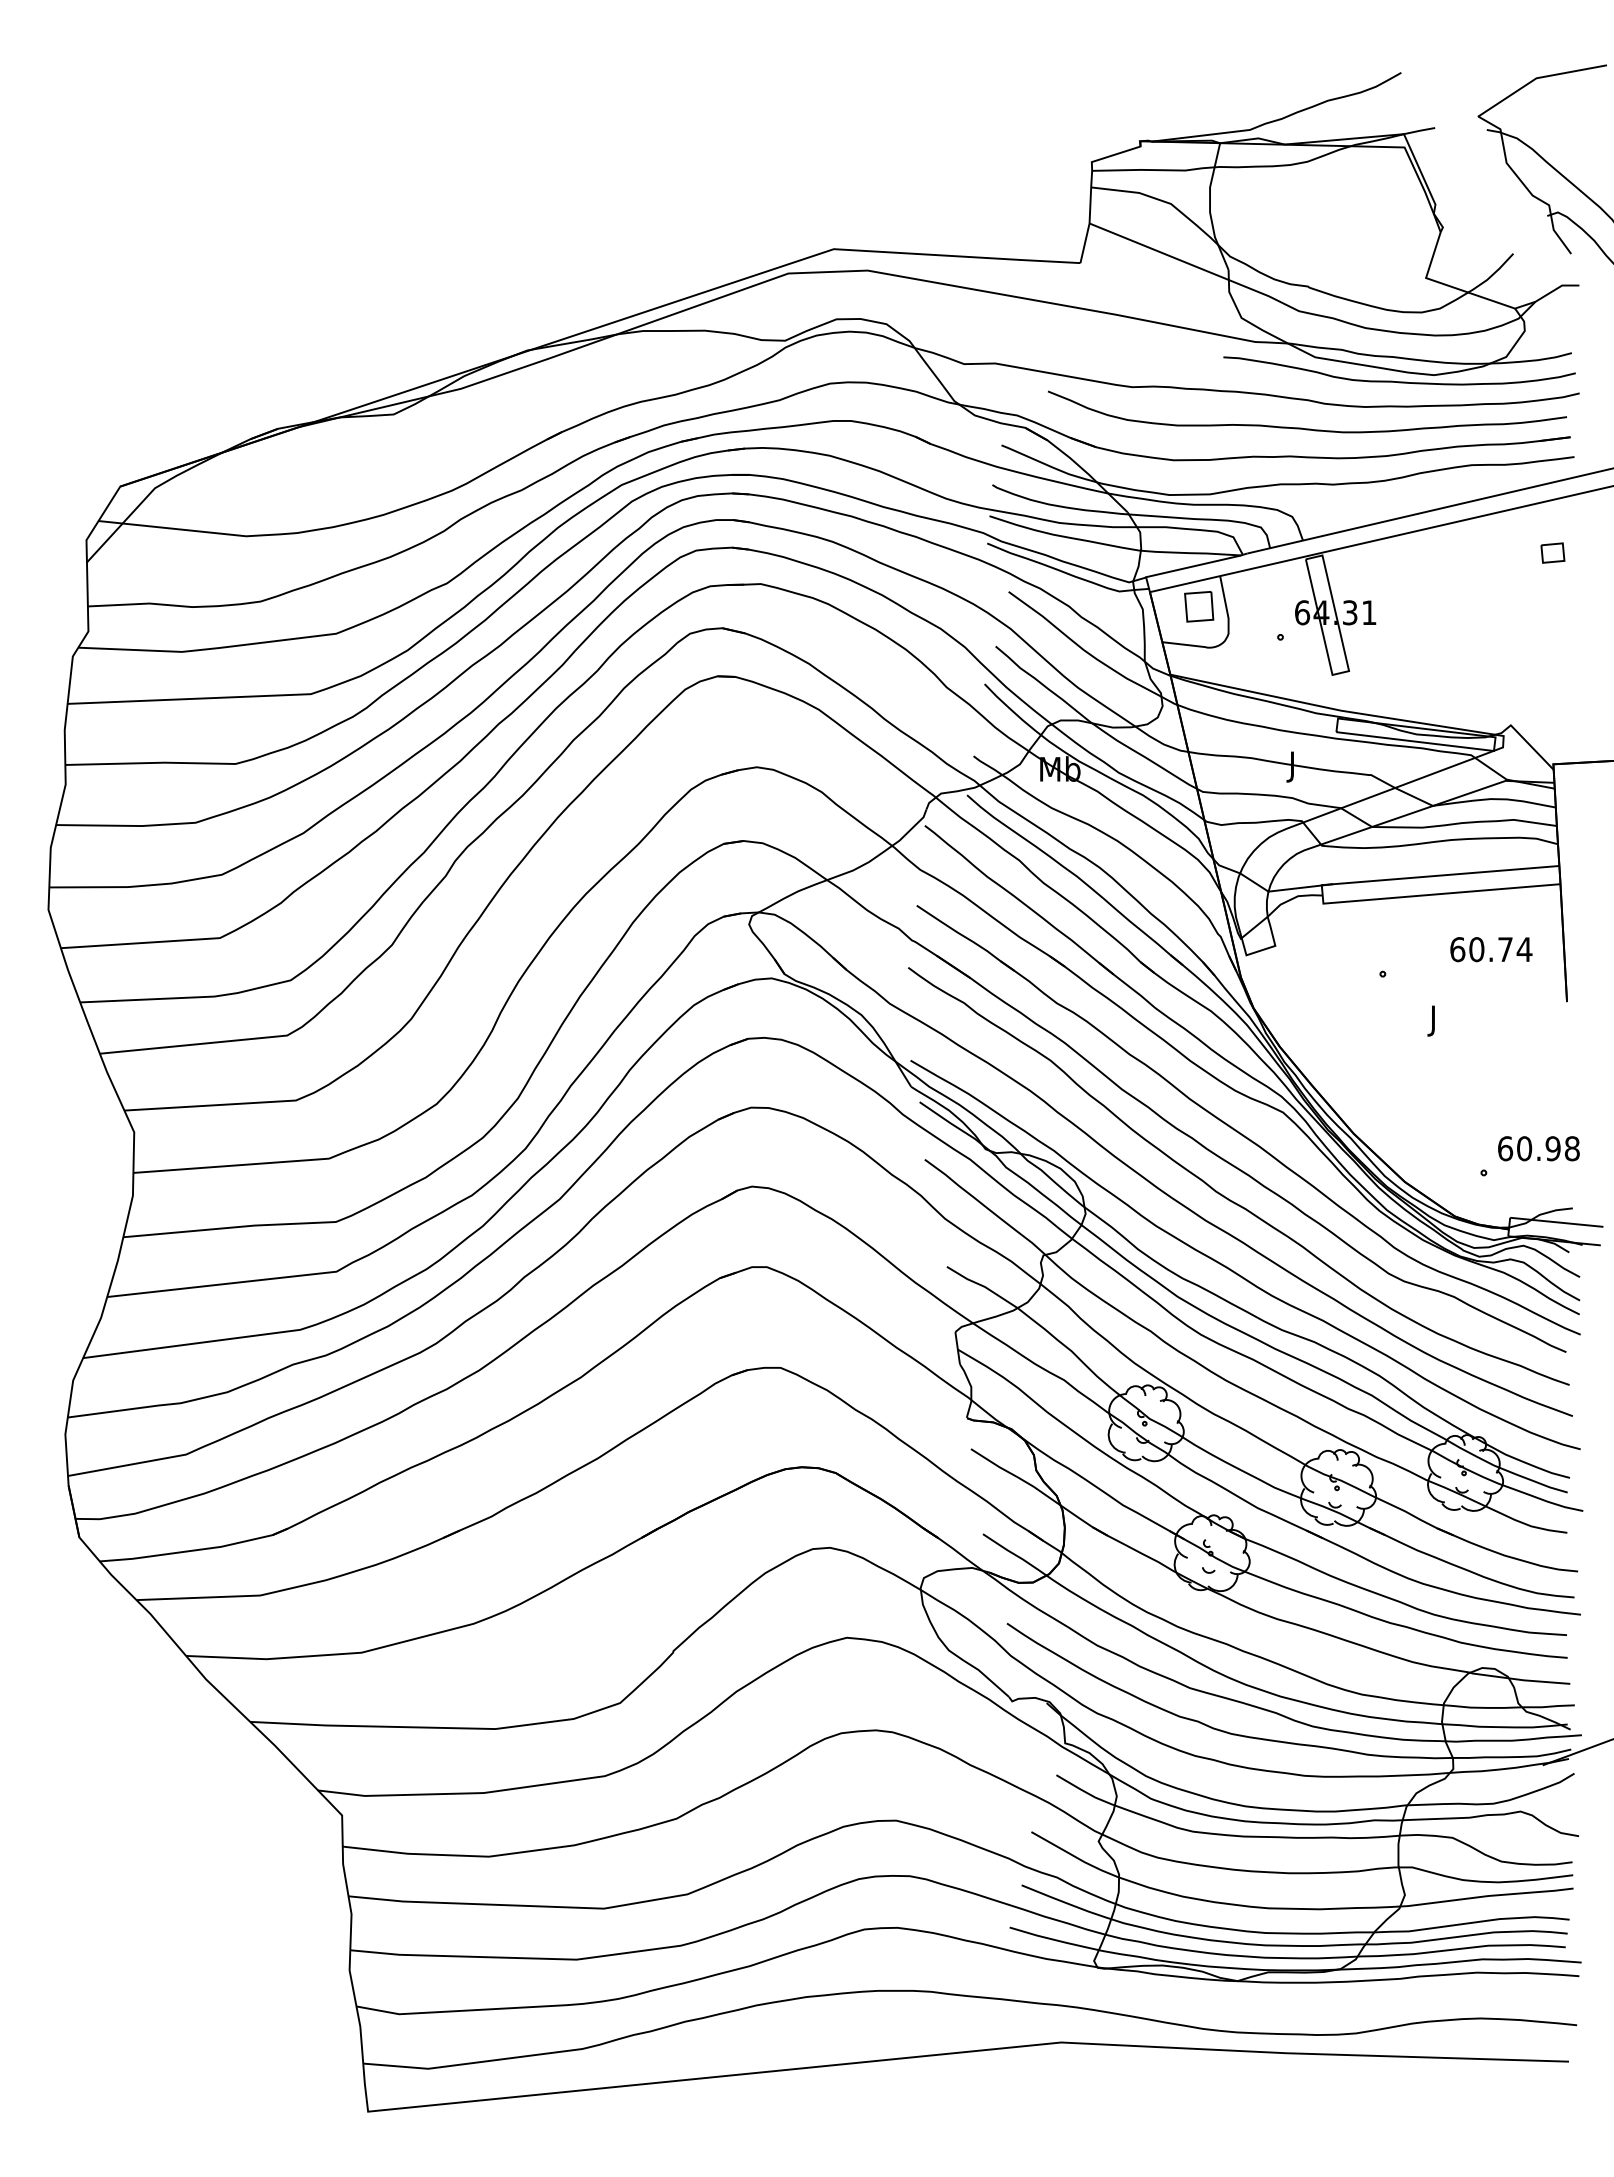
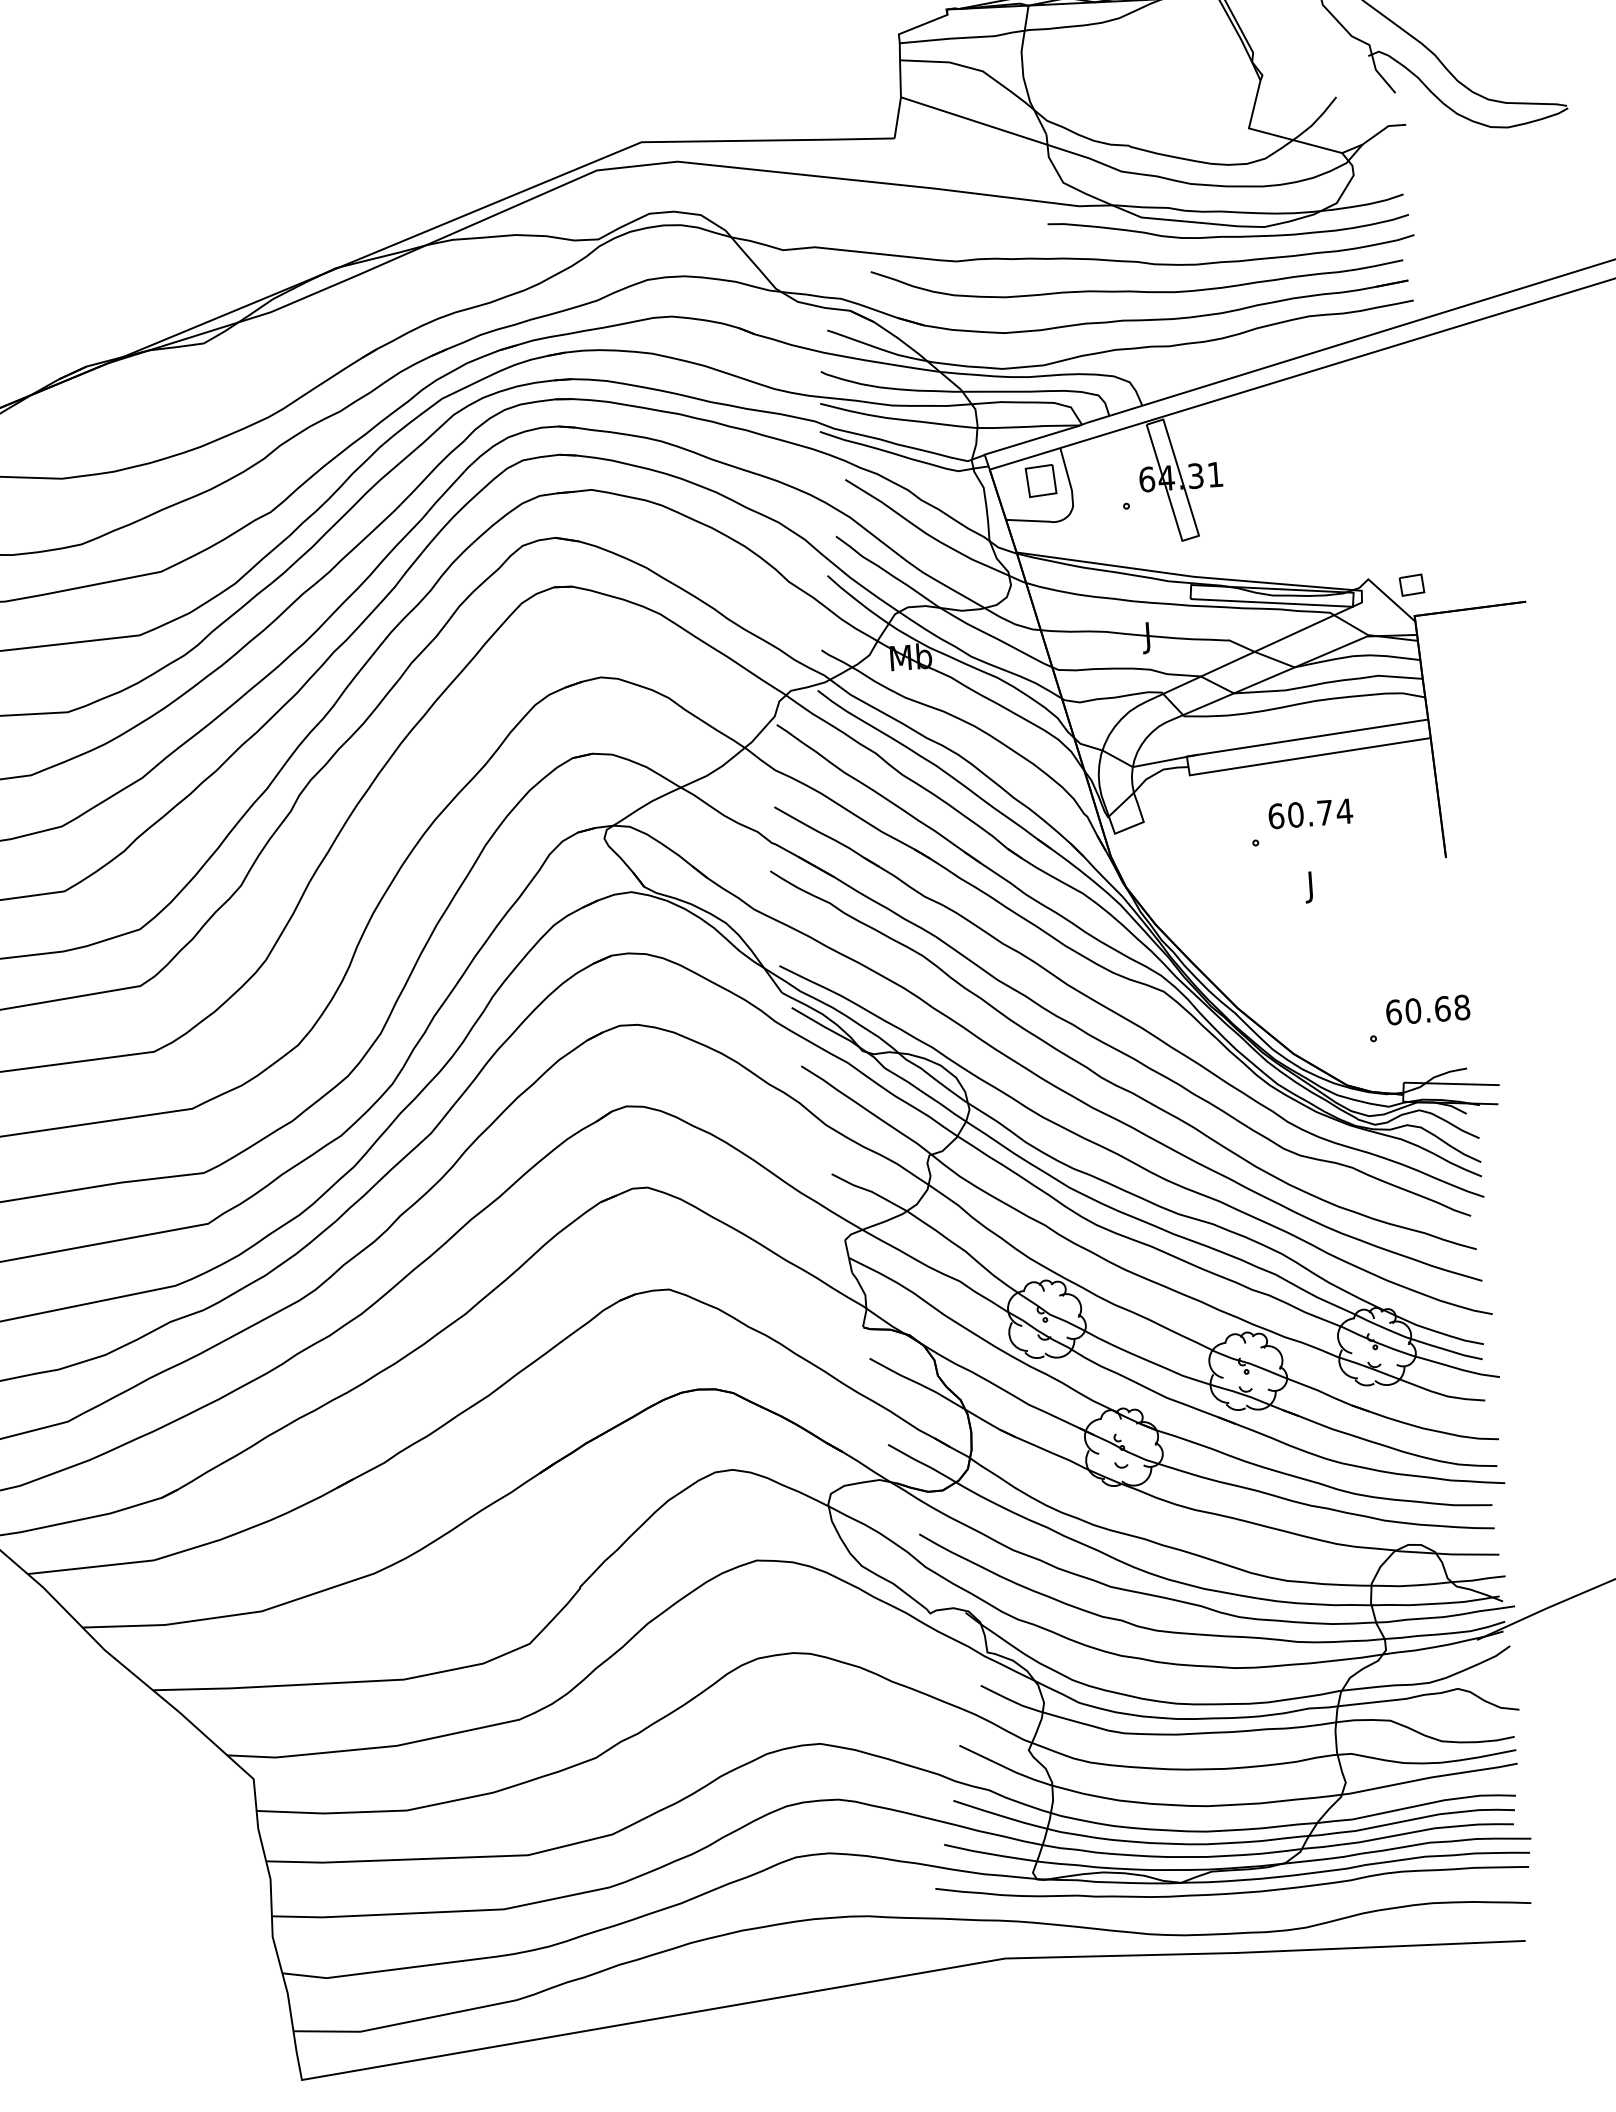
part: (1552, 552) -> (1411, 584), moved
text: (1491, 949) -> (1310, 813), moved
text: (1552, 1148) -> (1441, 1008), 60.98 -> 60.68
curve: (1287, 1994) -> (1233, 1892), added

